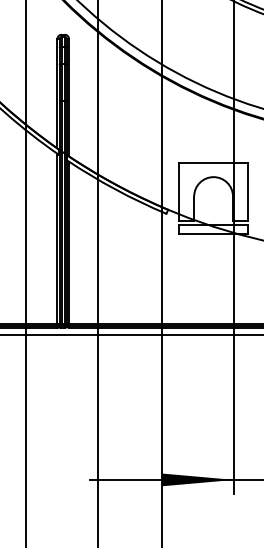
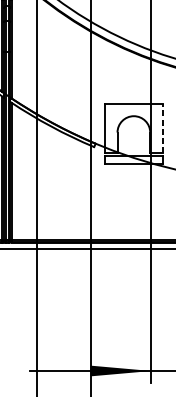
line: (248, 191) -> (163, 128), solid -> dashed

